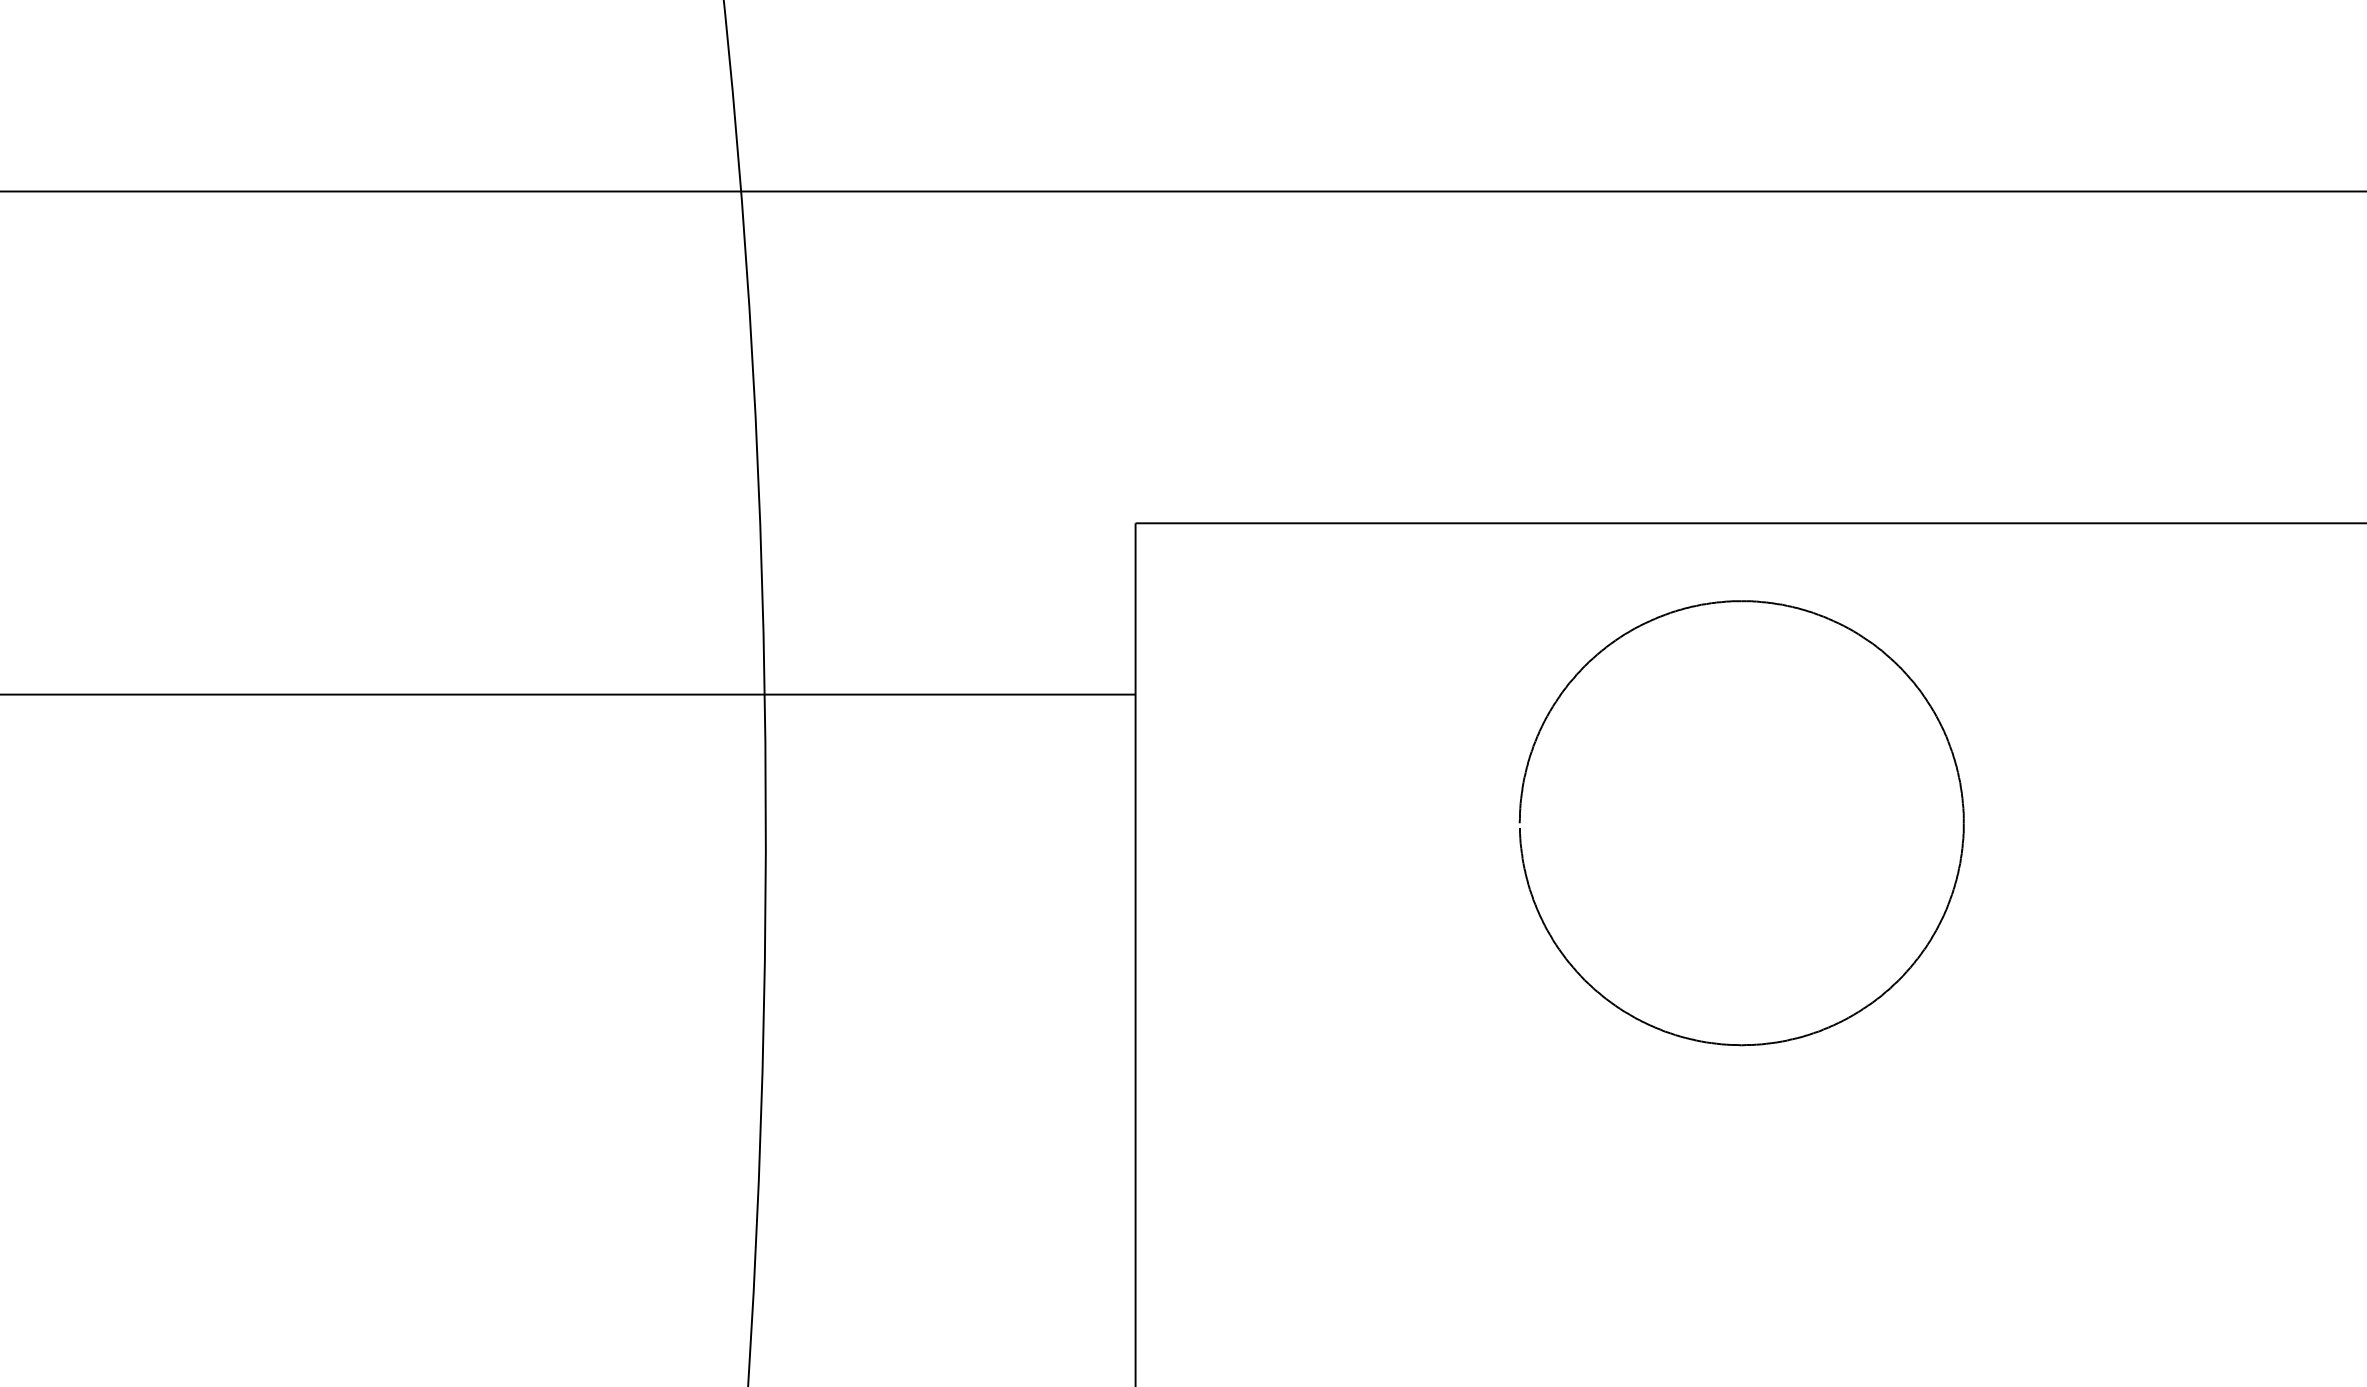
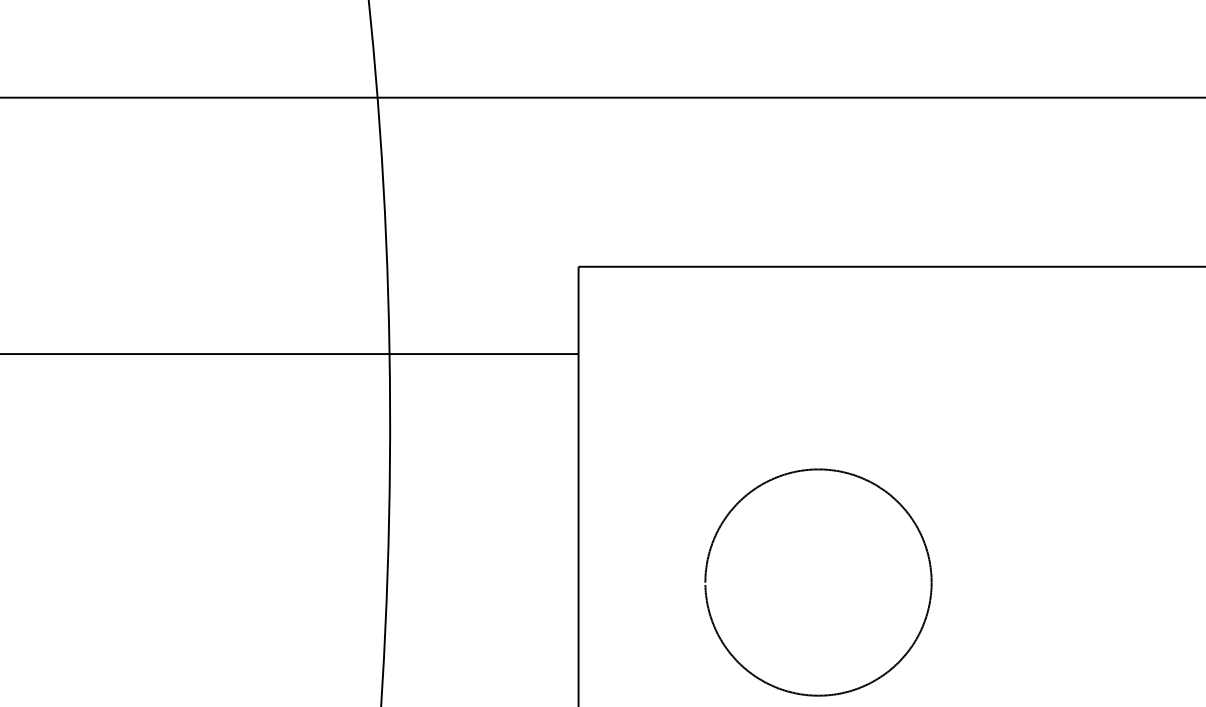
part: (1588, 666) -> (740, 502), moved

